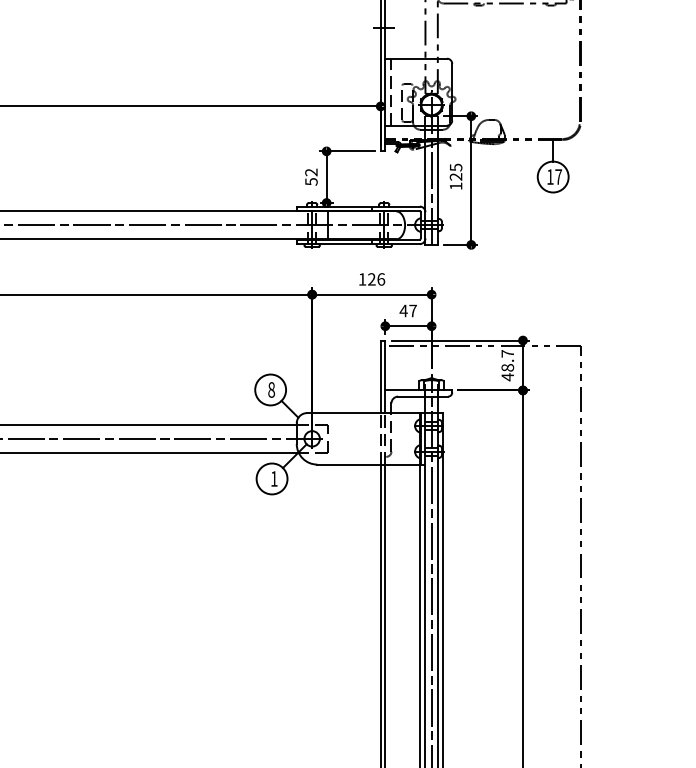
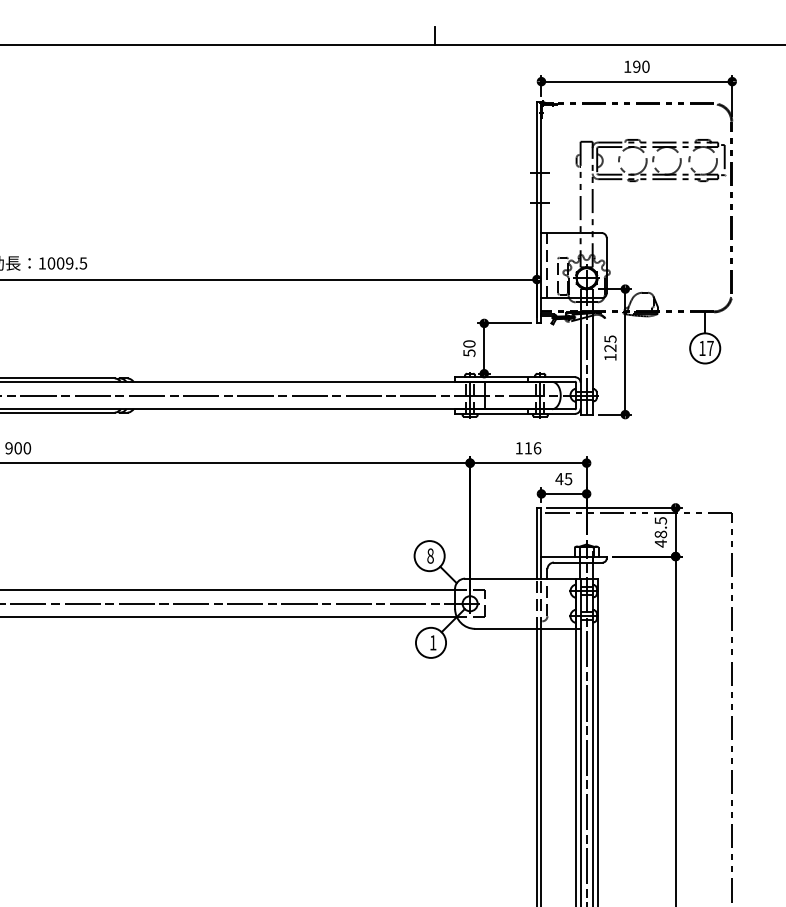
text: (311, 171) -> (469, 343), 52 -> 50
text: (372, 279) -> (528, 448), 126 -> 116
text: (413, 311) -> (568, 479), 47 -> 45
text: (508, 353) -> (661, 520), 48.7 -> 48.5

